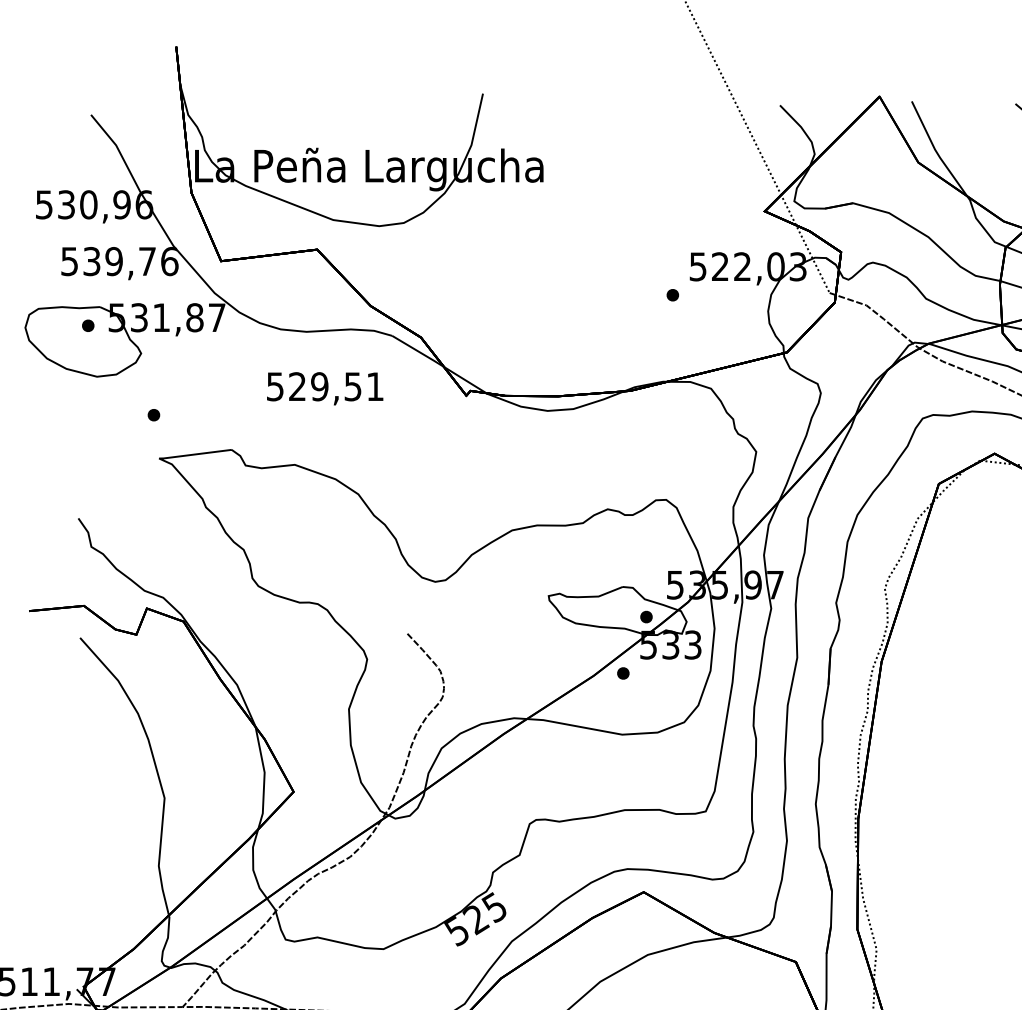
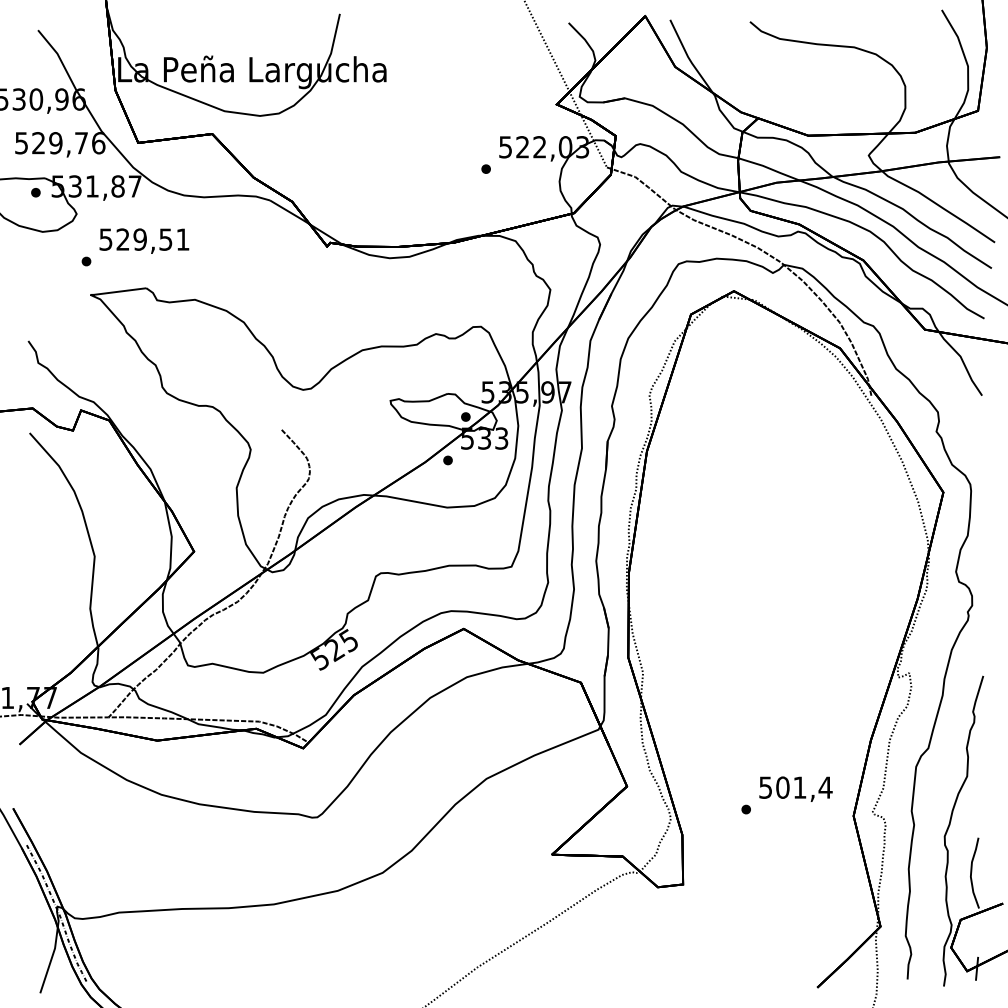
text: (91, 261) -> (38, 143), 539,76 -> 529,76
text: (325, 387) -> (144, 240), moved

